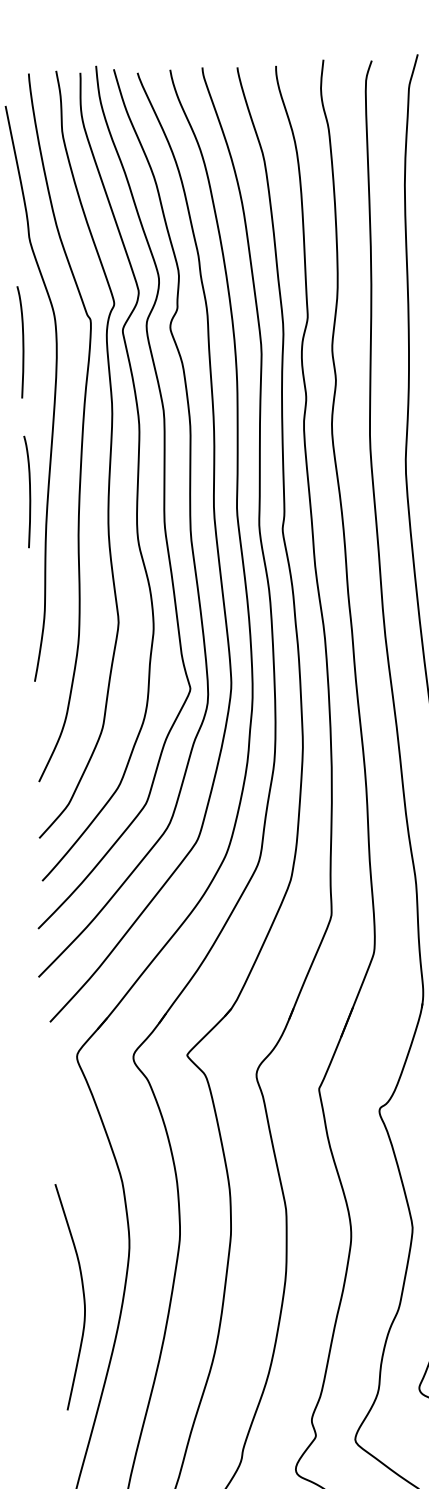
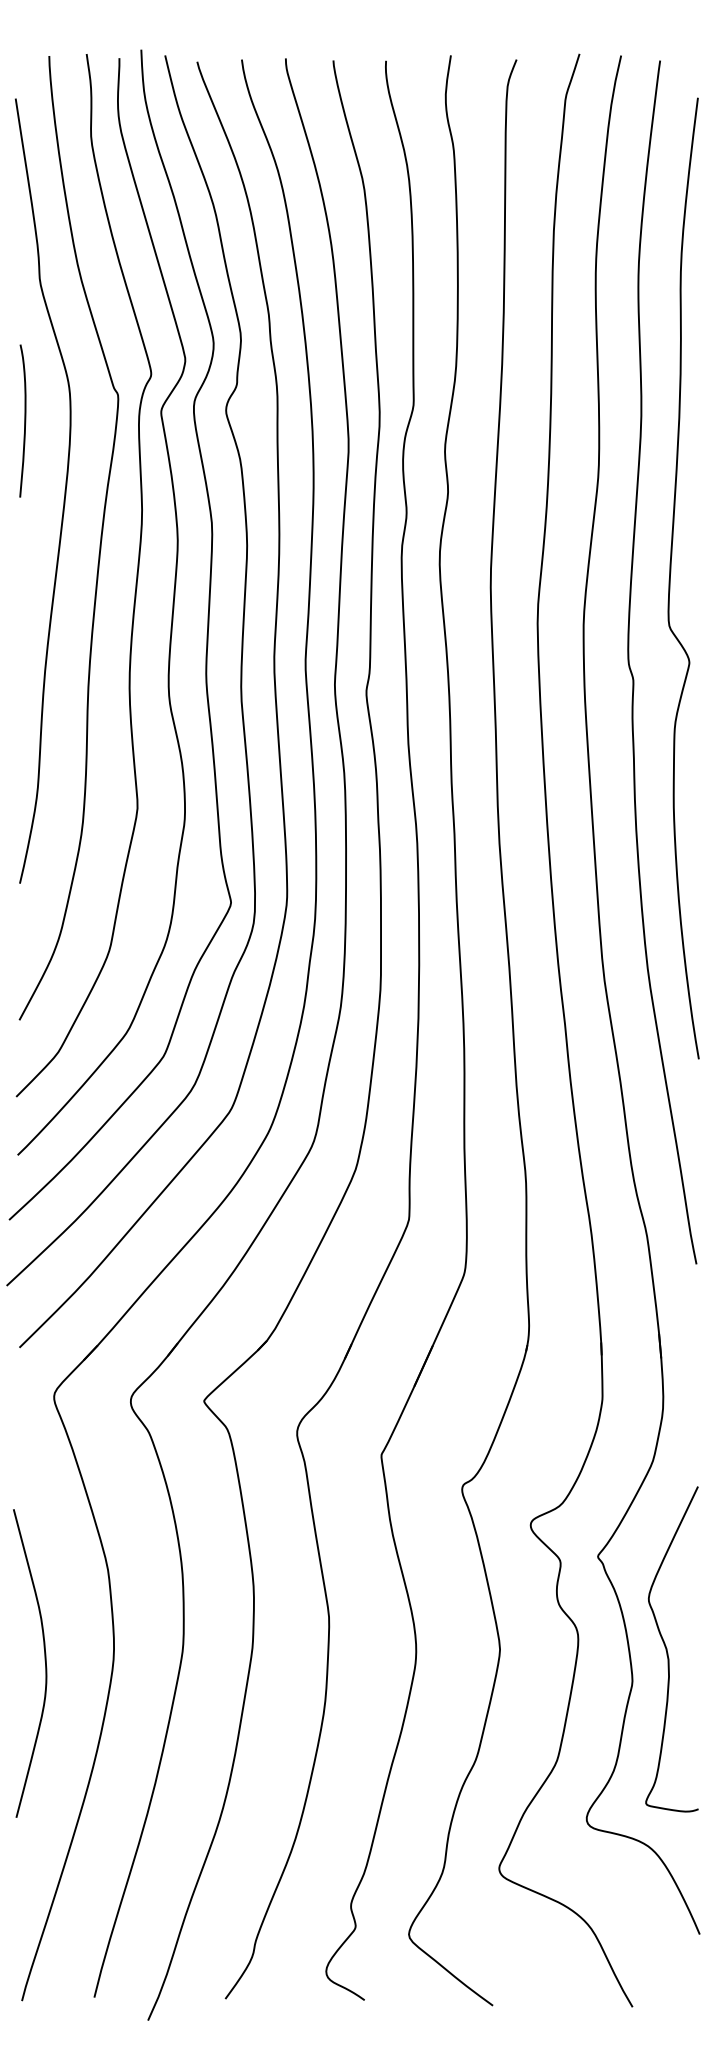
curve: (29, 491) -> (24, 624), removed
curve: (82, 1294) -> (44, 1660), moved

